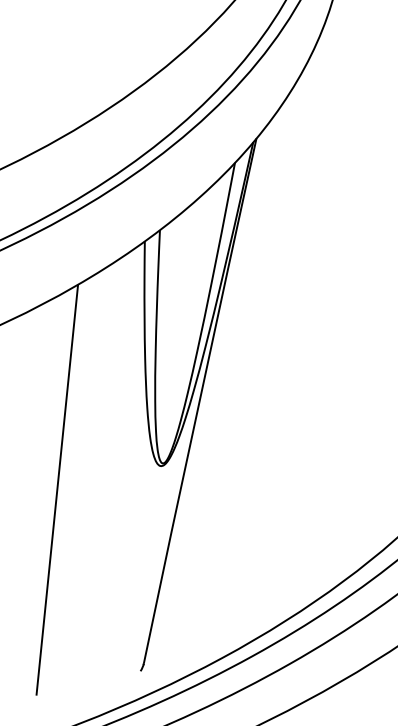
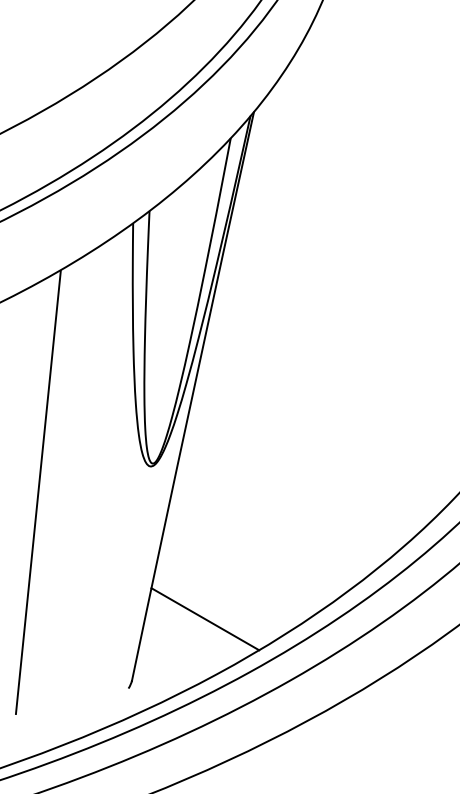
line: (211, 607) -> (205, 619), added

